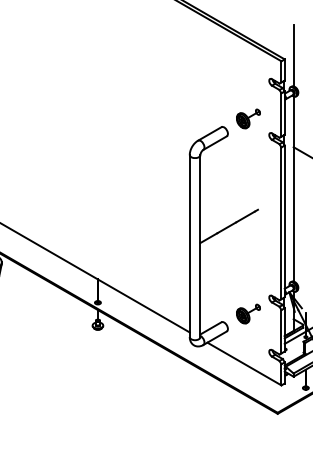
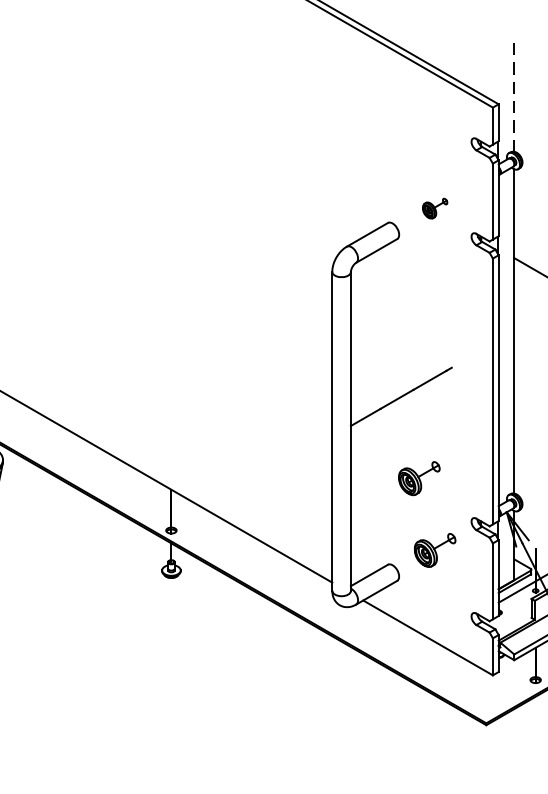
line: (293, 55) -> (513, 97), solid -> dashed
part: (248, 118) -> (435, 207), size x0.6
part: (239, 272) -> (419, 477), added

